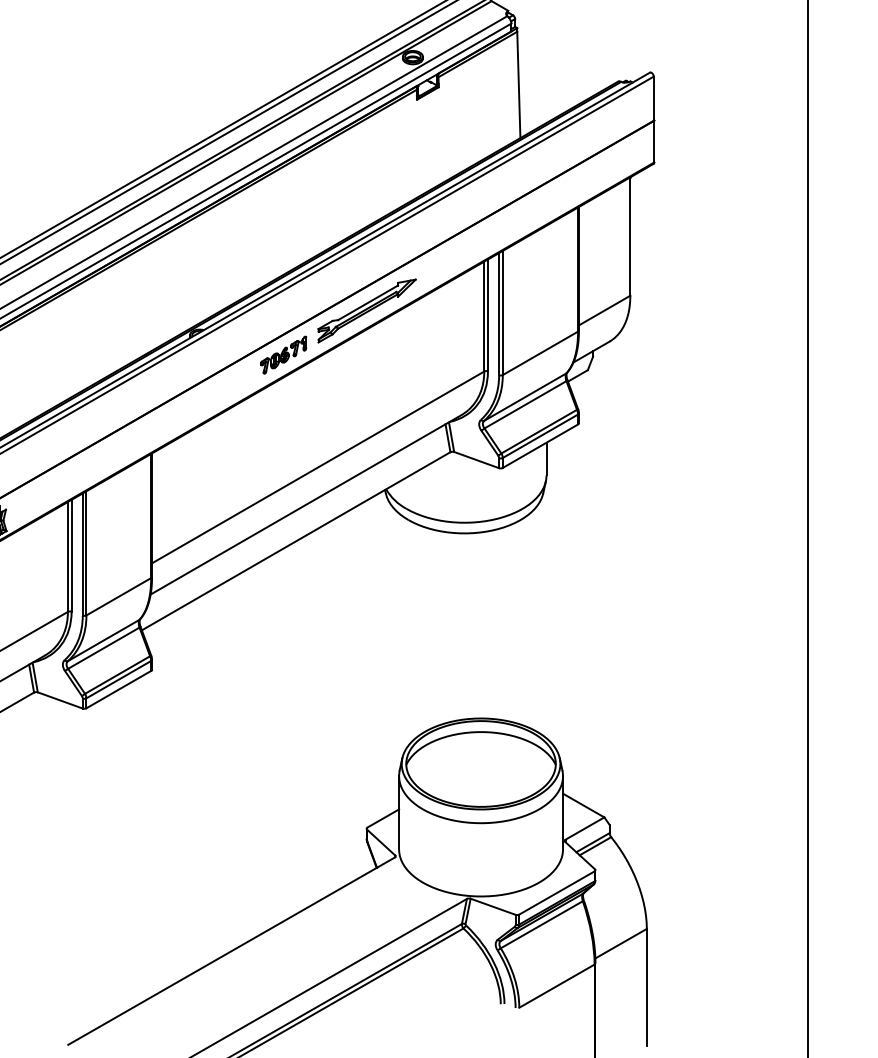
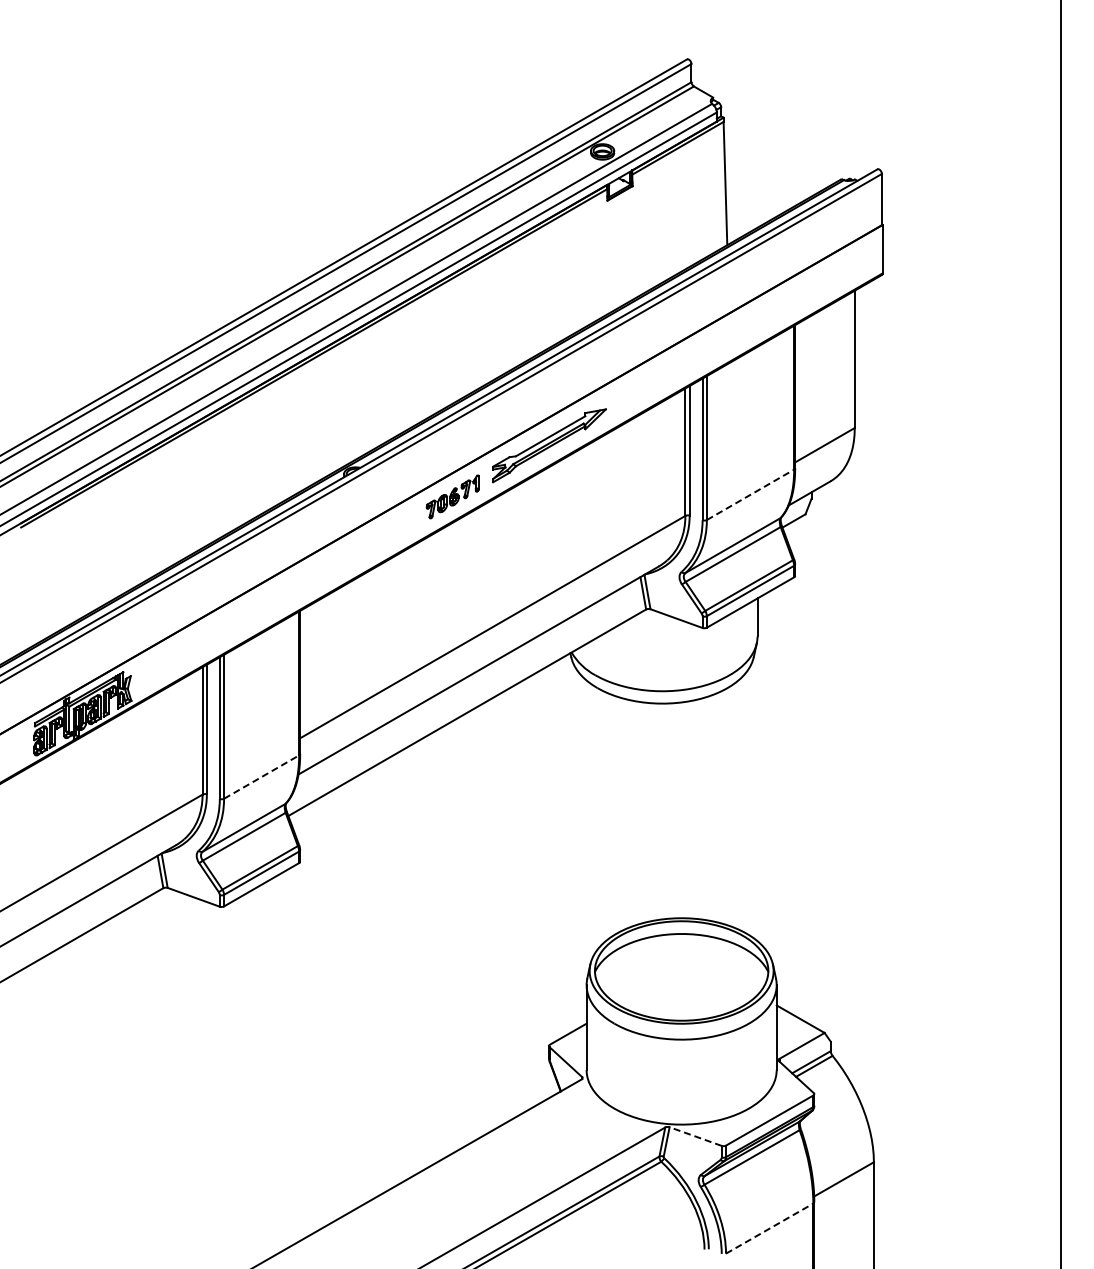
line: (540, 353) -> (750, 494), solid -> dashed
line: (119, 596) -> (262, 776), solid -> dashed
line: (492, 906) -> (695, 1136), solid -> dashed
line: (557, 986) -> (770, 1228), solid -> dashed

